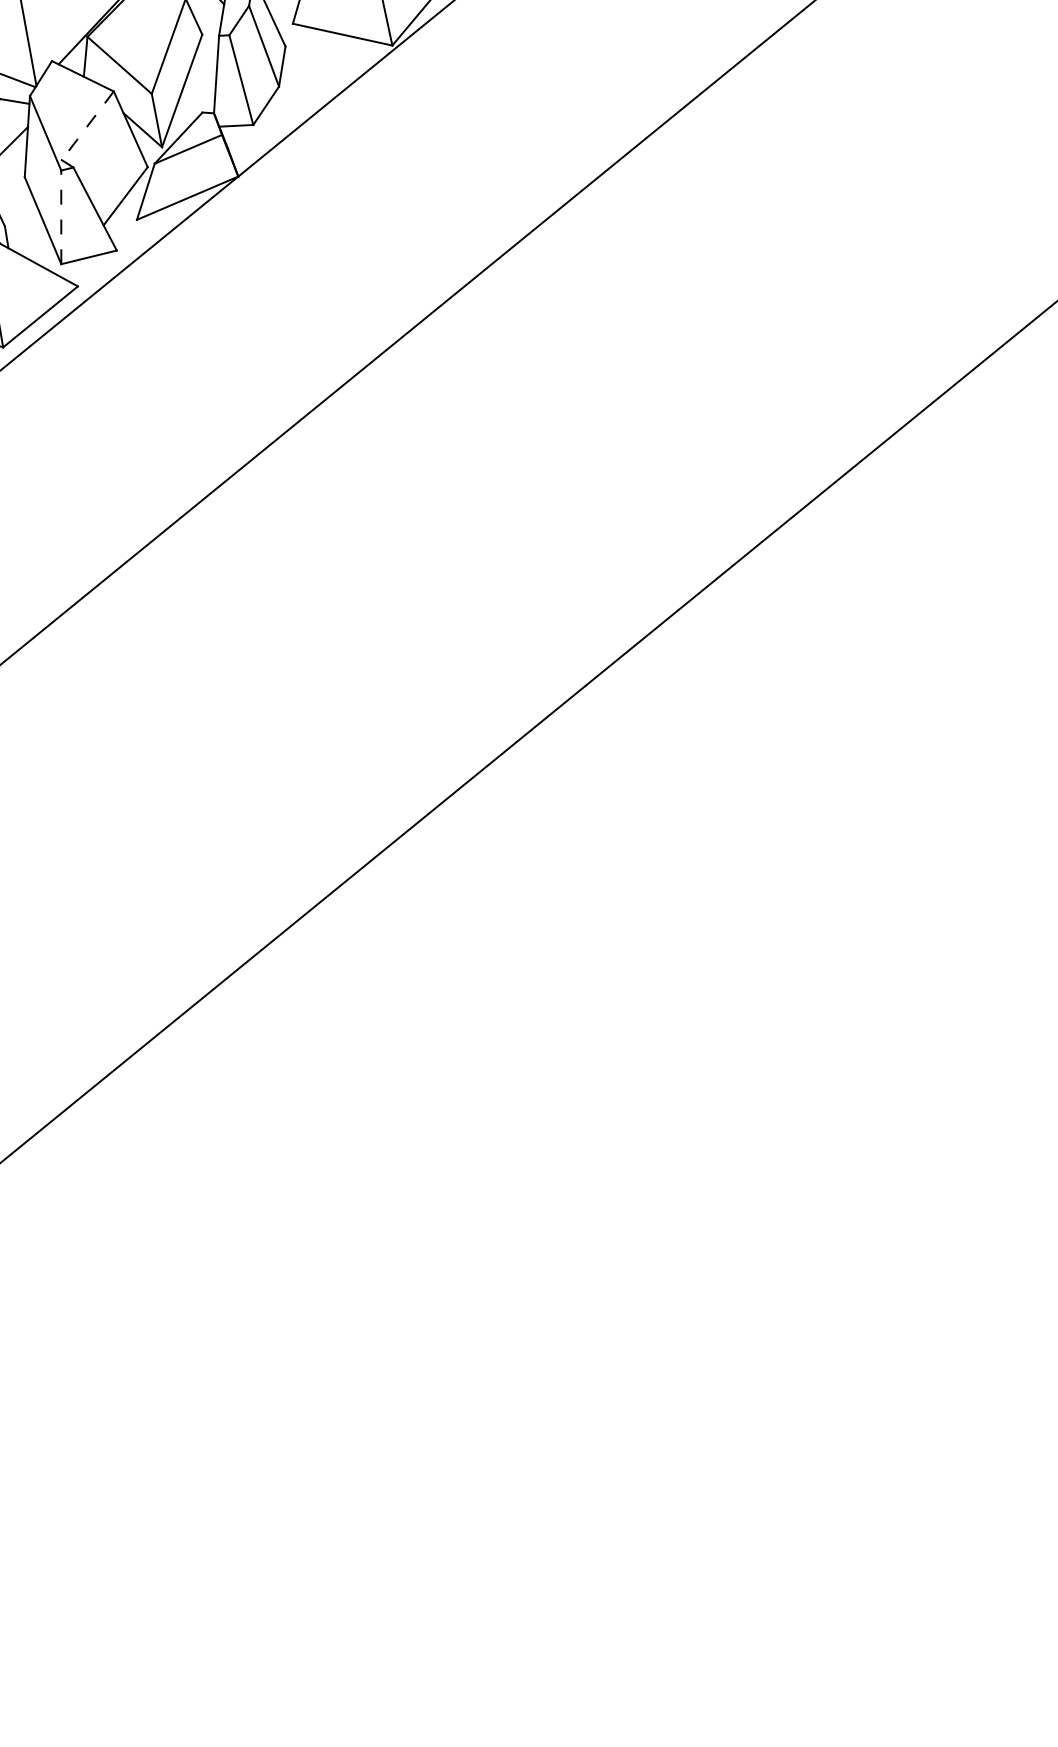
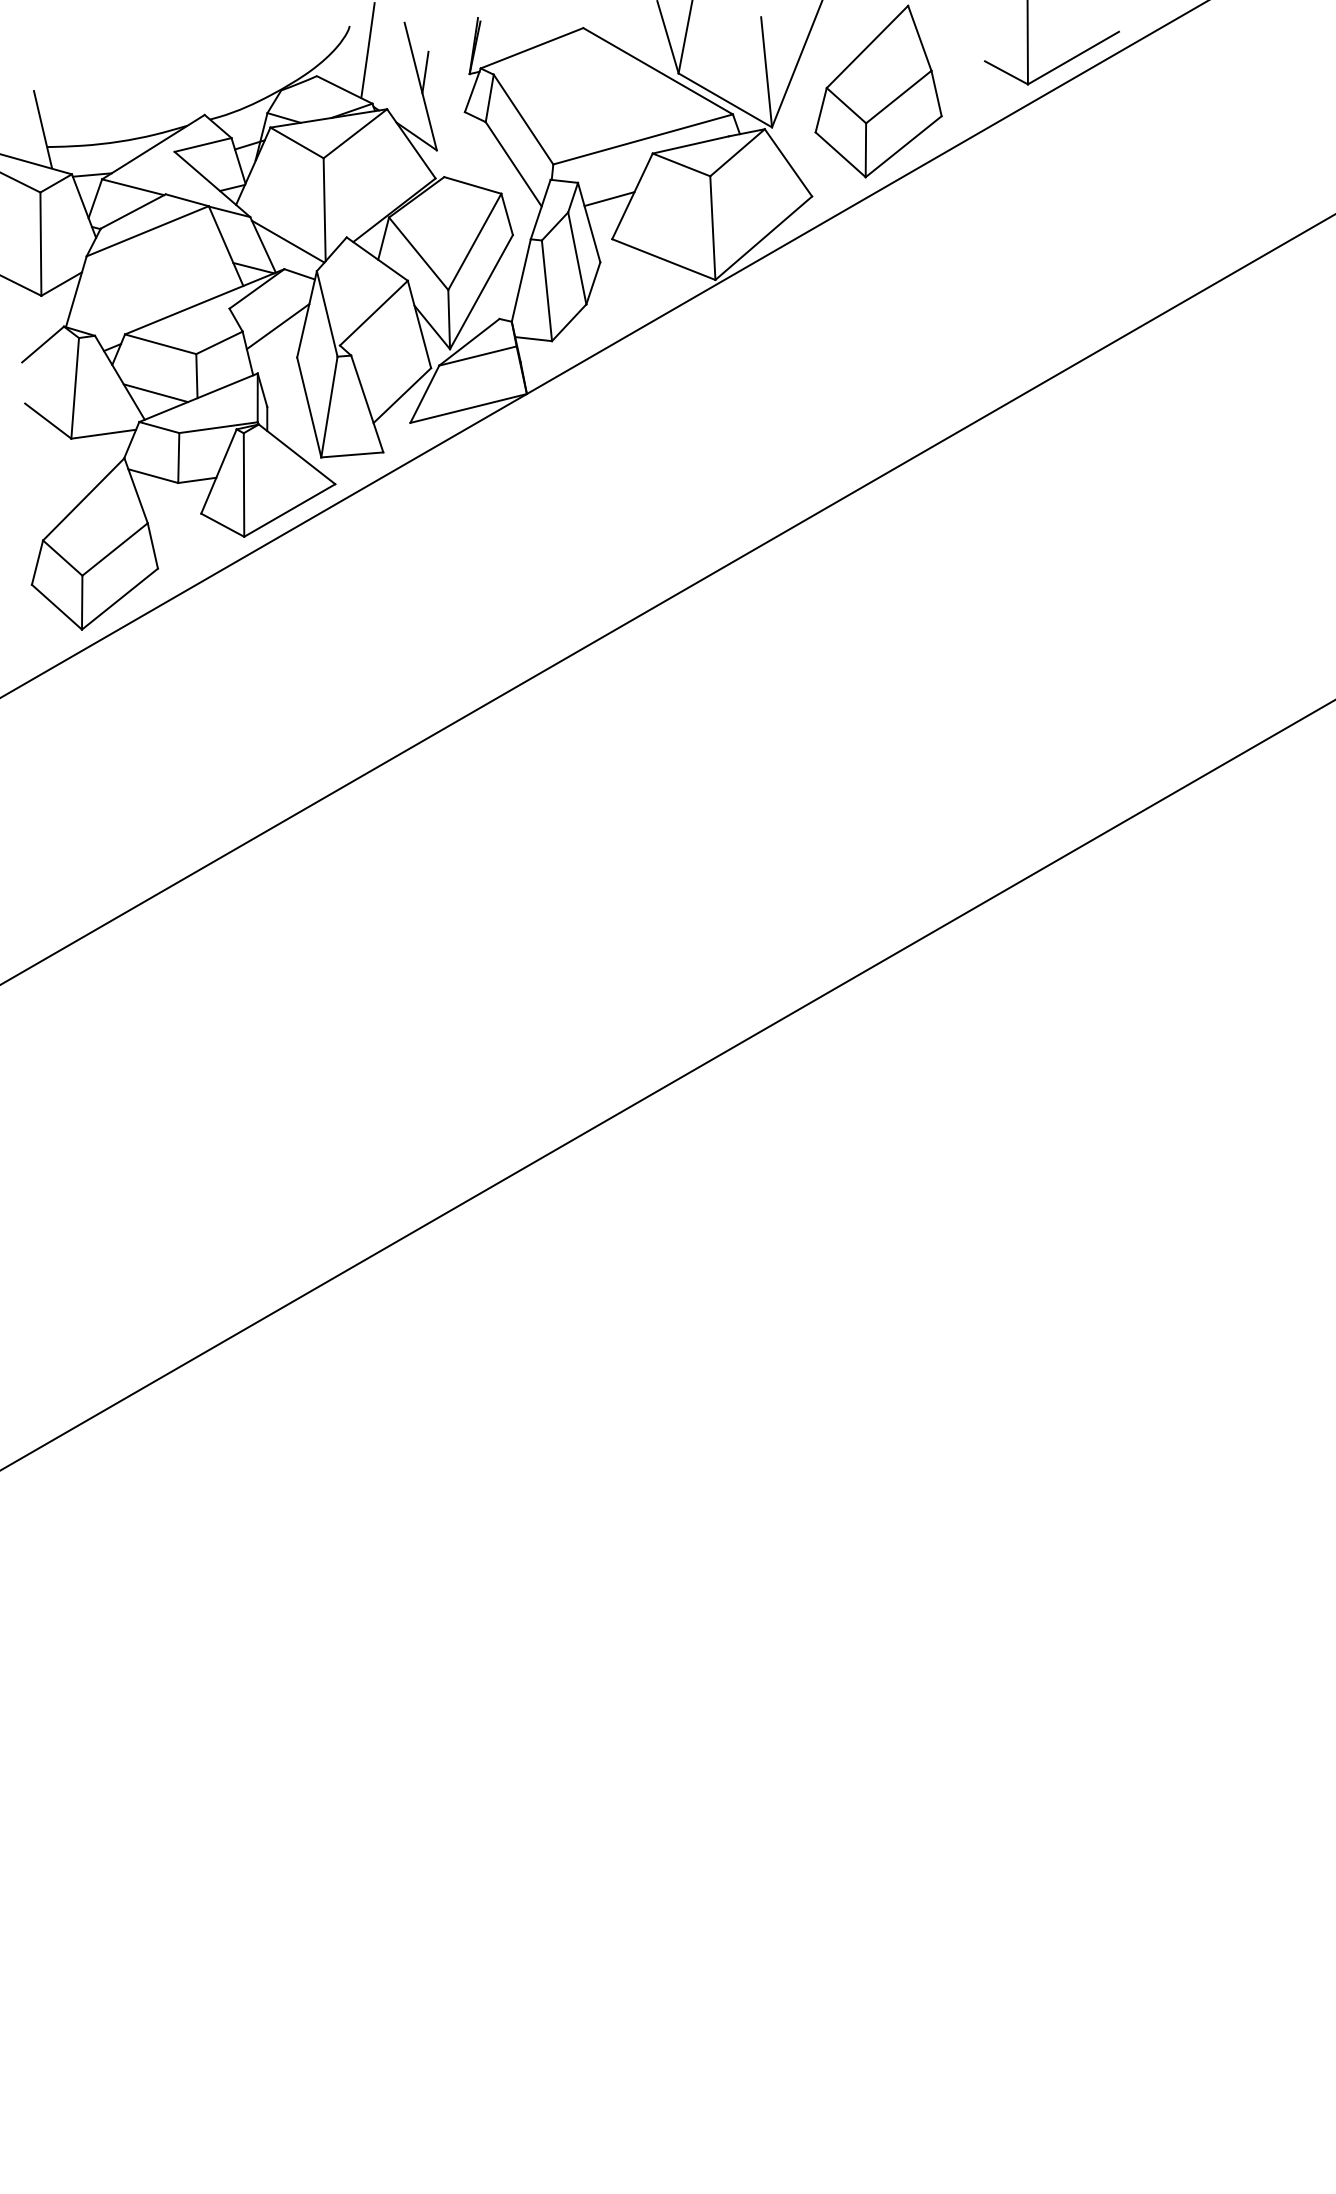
line: (87, 126) -> (373, 313), dashed -> solid
line: (61, 216) -> (329, 406), dashed -> solid

